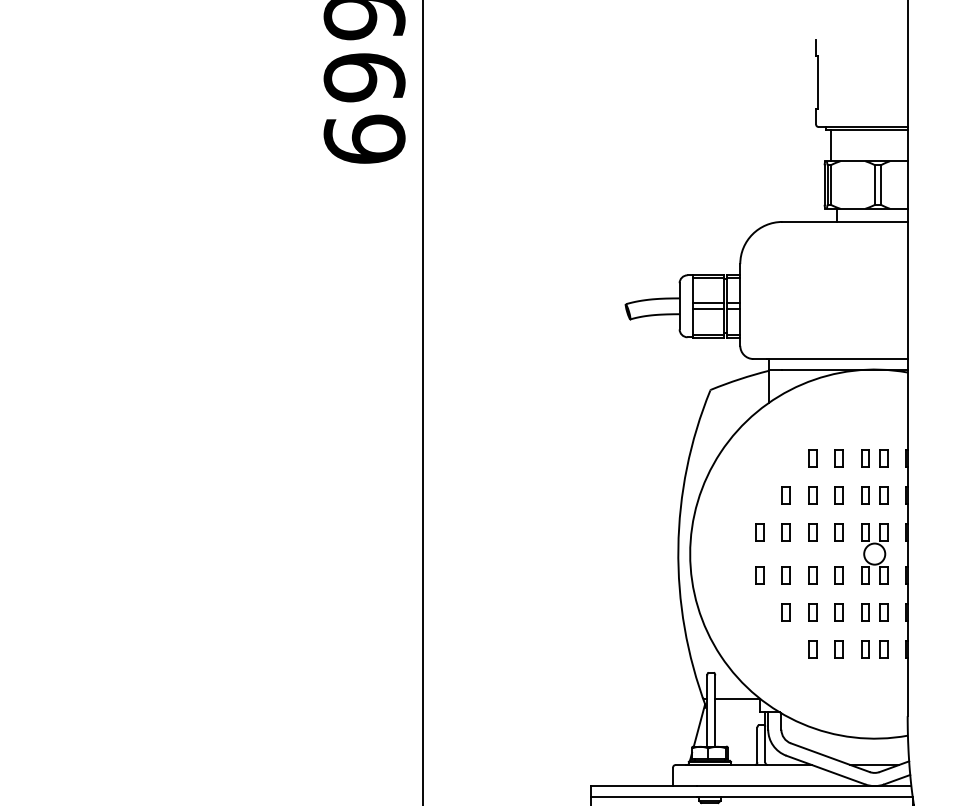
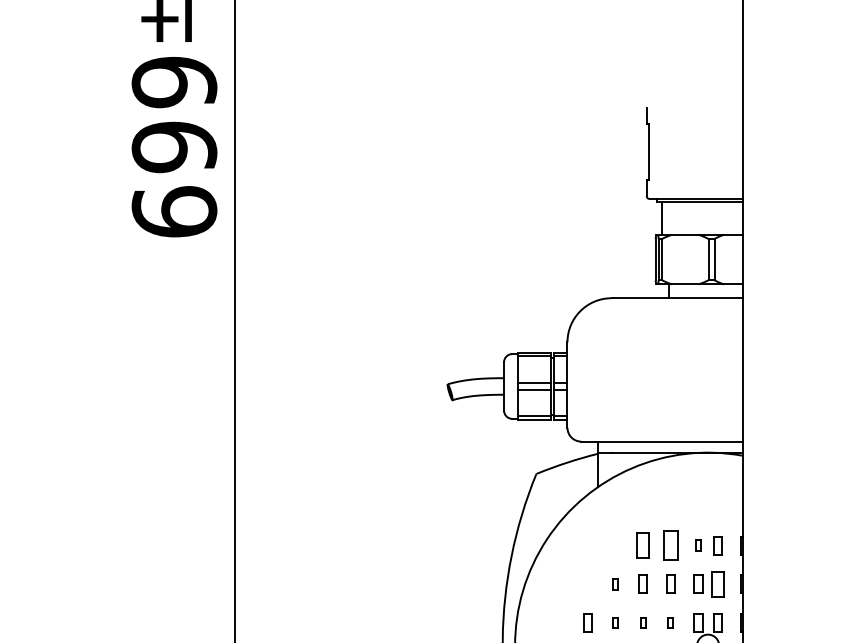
part: (812, 458) -> (643, 545), size x1.4
part: (838, 458) -> (670, 545), size x1.6
part: (865, 458) -> (698, 545), size x0.6
part: (785, 495) -> (614, 584), size x0.6
part: (883, 495) -> (717, 584), size x1.4
part: (785, 532) -> (614, 623), size x0.6
part: (812, 532) -> (643, 623), size x0.6
part: (838, 532) -> (670, 623), size x0.6

